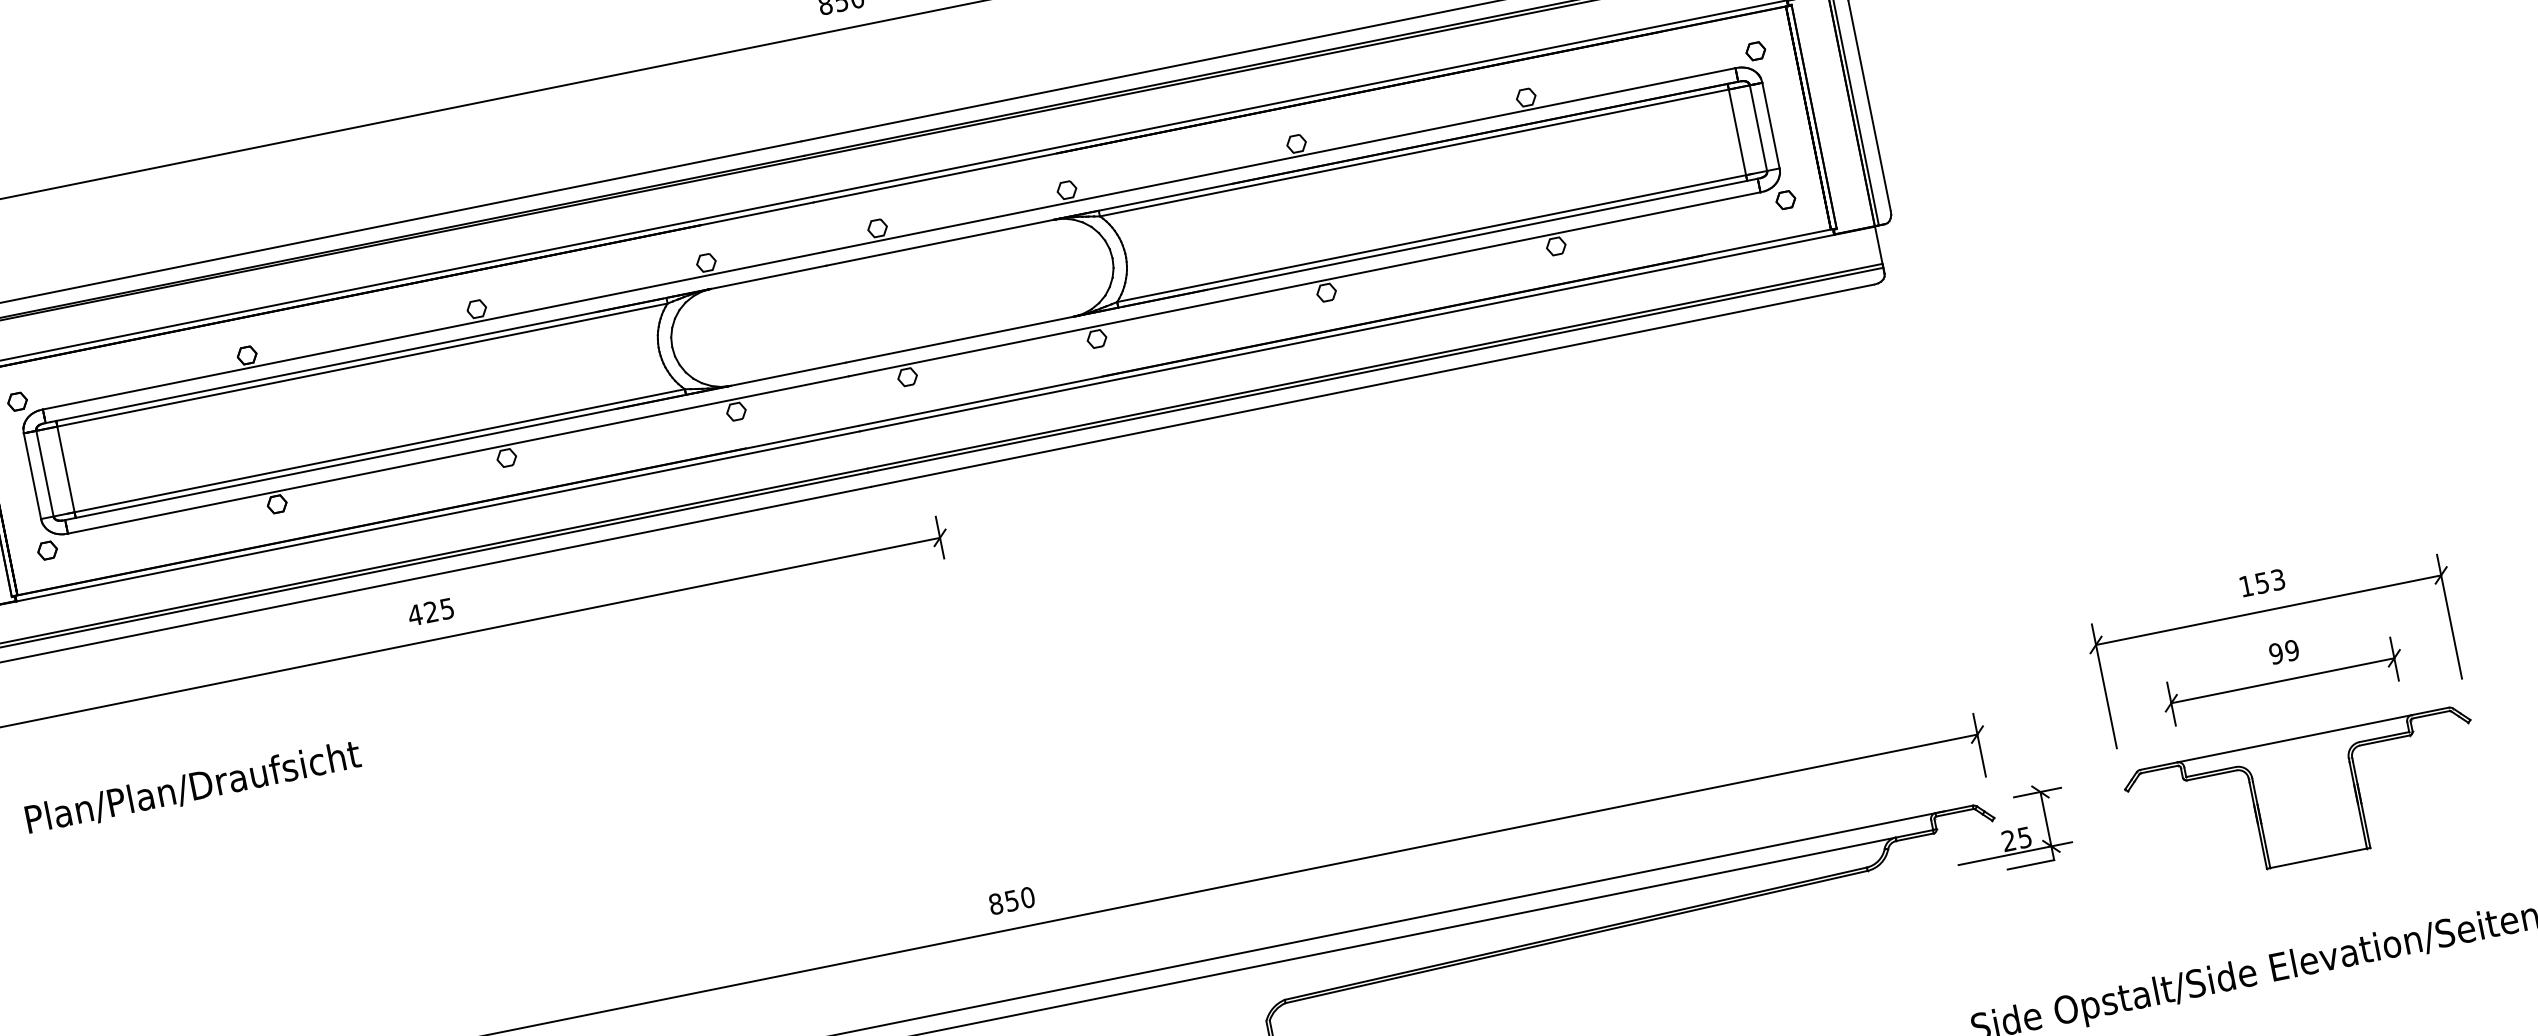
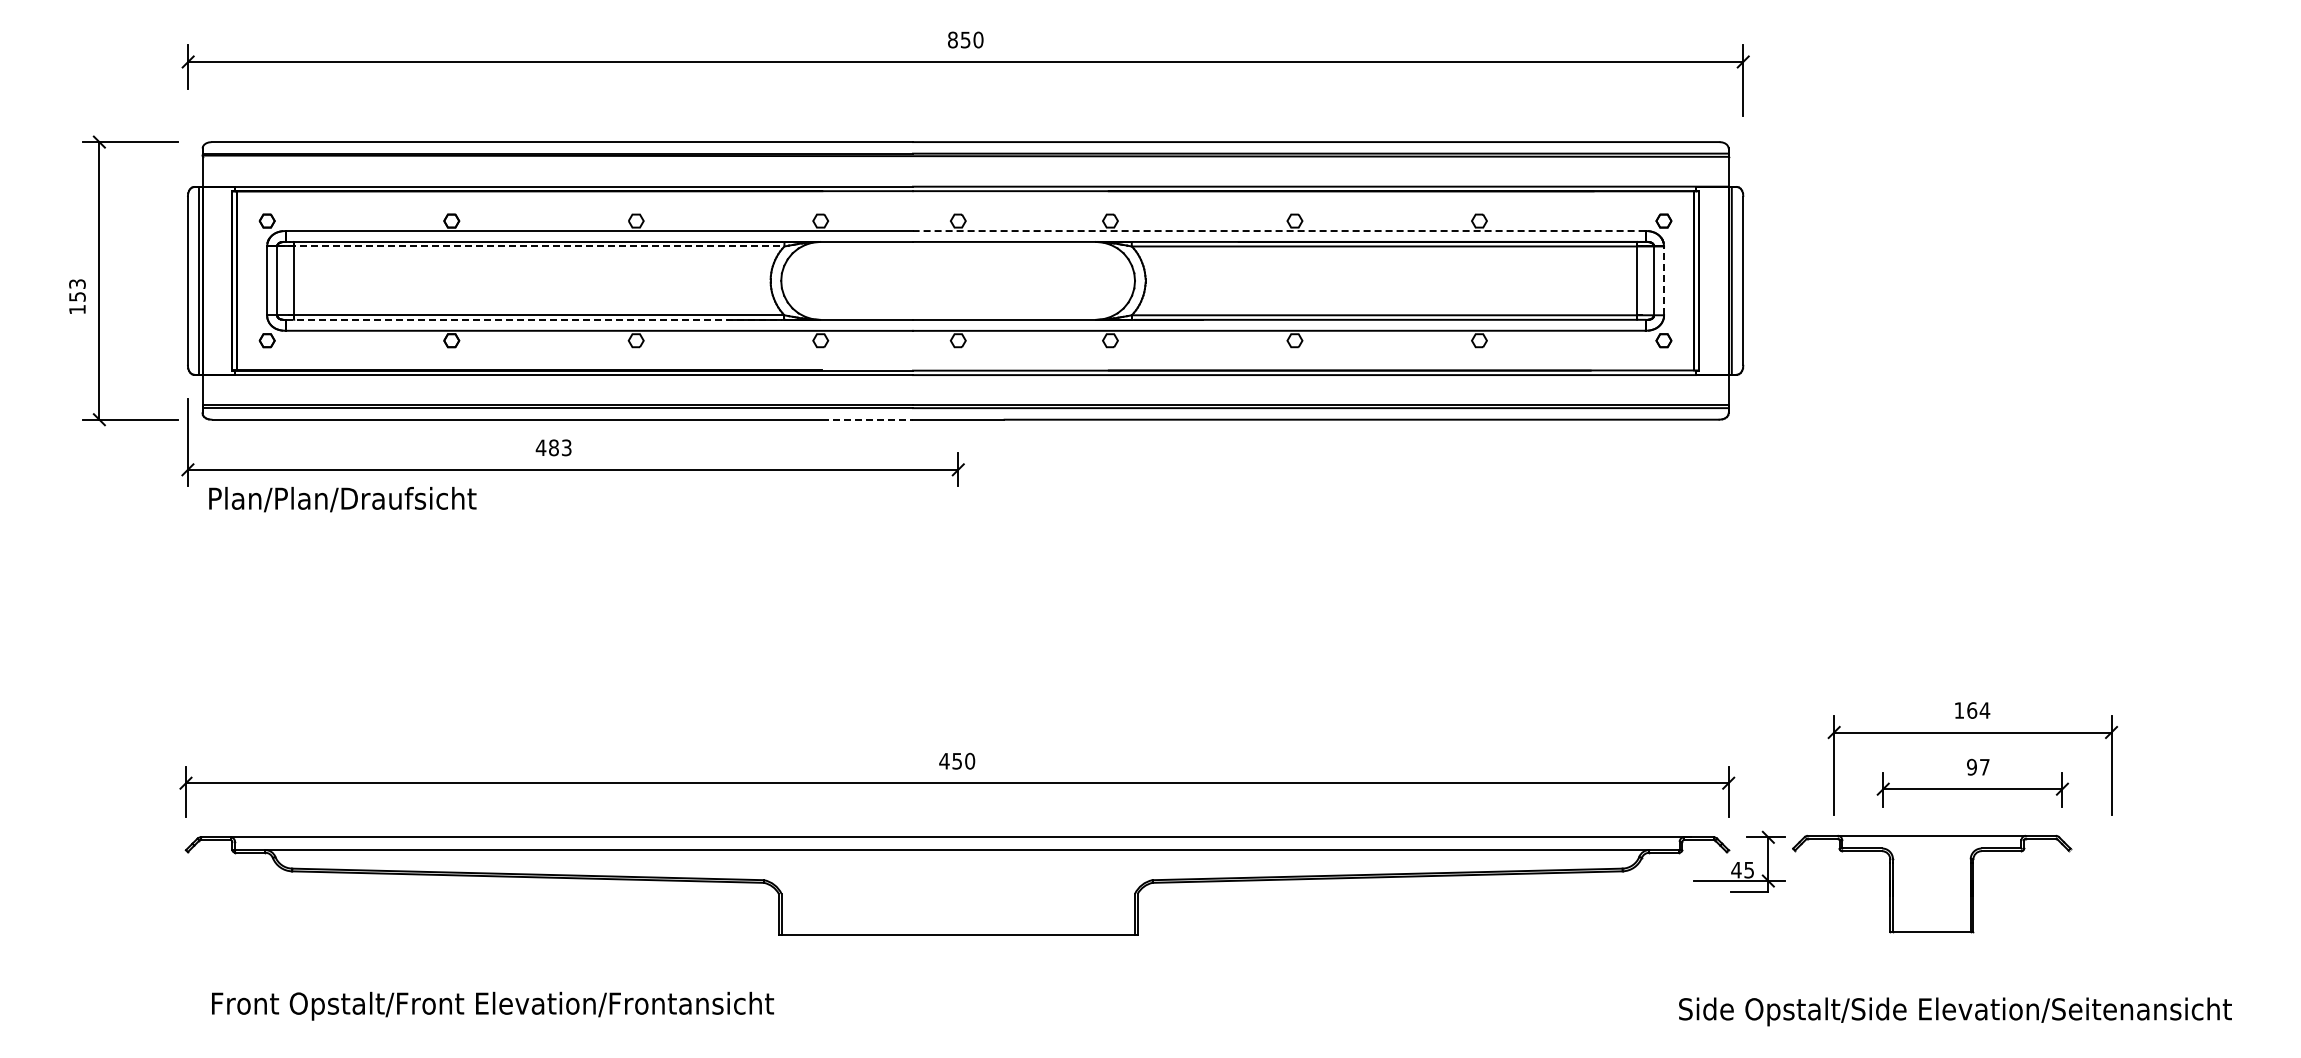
line: (1771, 125) -> (1664, 280), solid -> dashed
line: (1278, 160) -> (1278, 231), solid -> dashed
line: (345, 368) -> (525, 246), solid -> dashed
line: (373, 457) -> (533, 319), solid -> dashed
line: (815, 497) -> (868, 419), solid -> dashed
text: (2270, 581) -> (1978, 710), 153 -> 164
text: (439, 609) -> (560, 447), 425 -> 483
text: (2291, 649) -> (1984, 766), 99 -> 97
text: (192, 787) -> (342, 499), moved
part: (2307, 799) -> (1932, 884), moved
text: (2008, 840) -> (1736, 869), 25 -> 45
text: (995, 903) -> (944, 760), 850 -> 450

